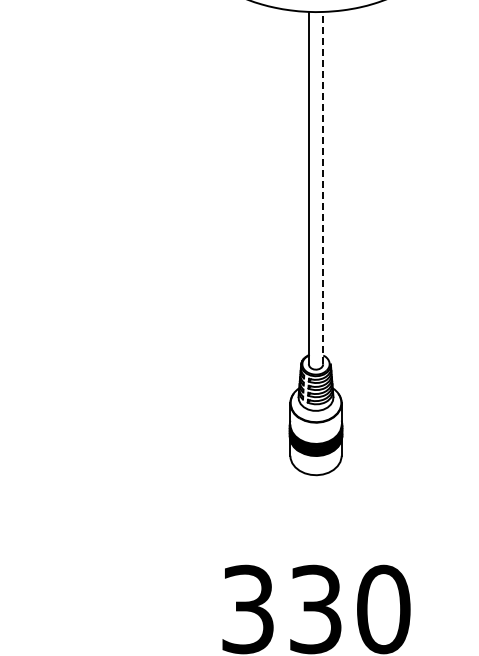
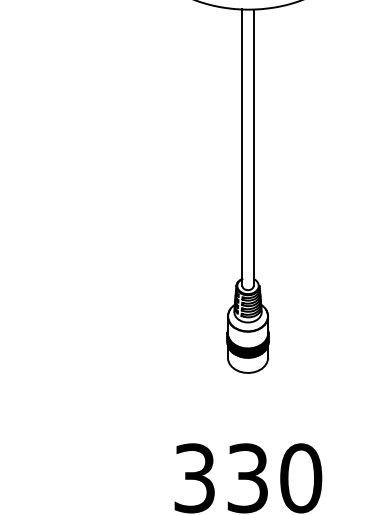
line: (323, 187) -> (253, 147), dashed -> solid

